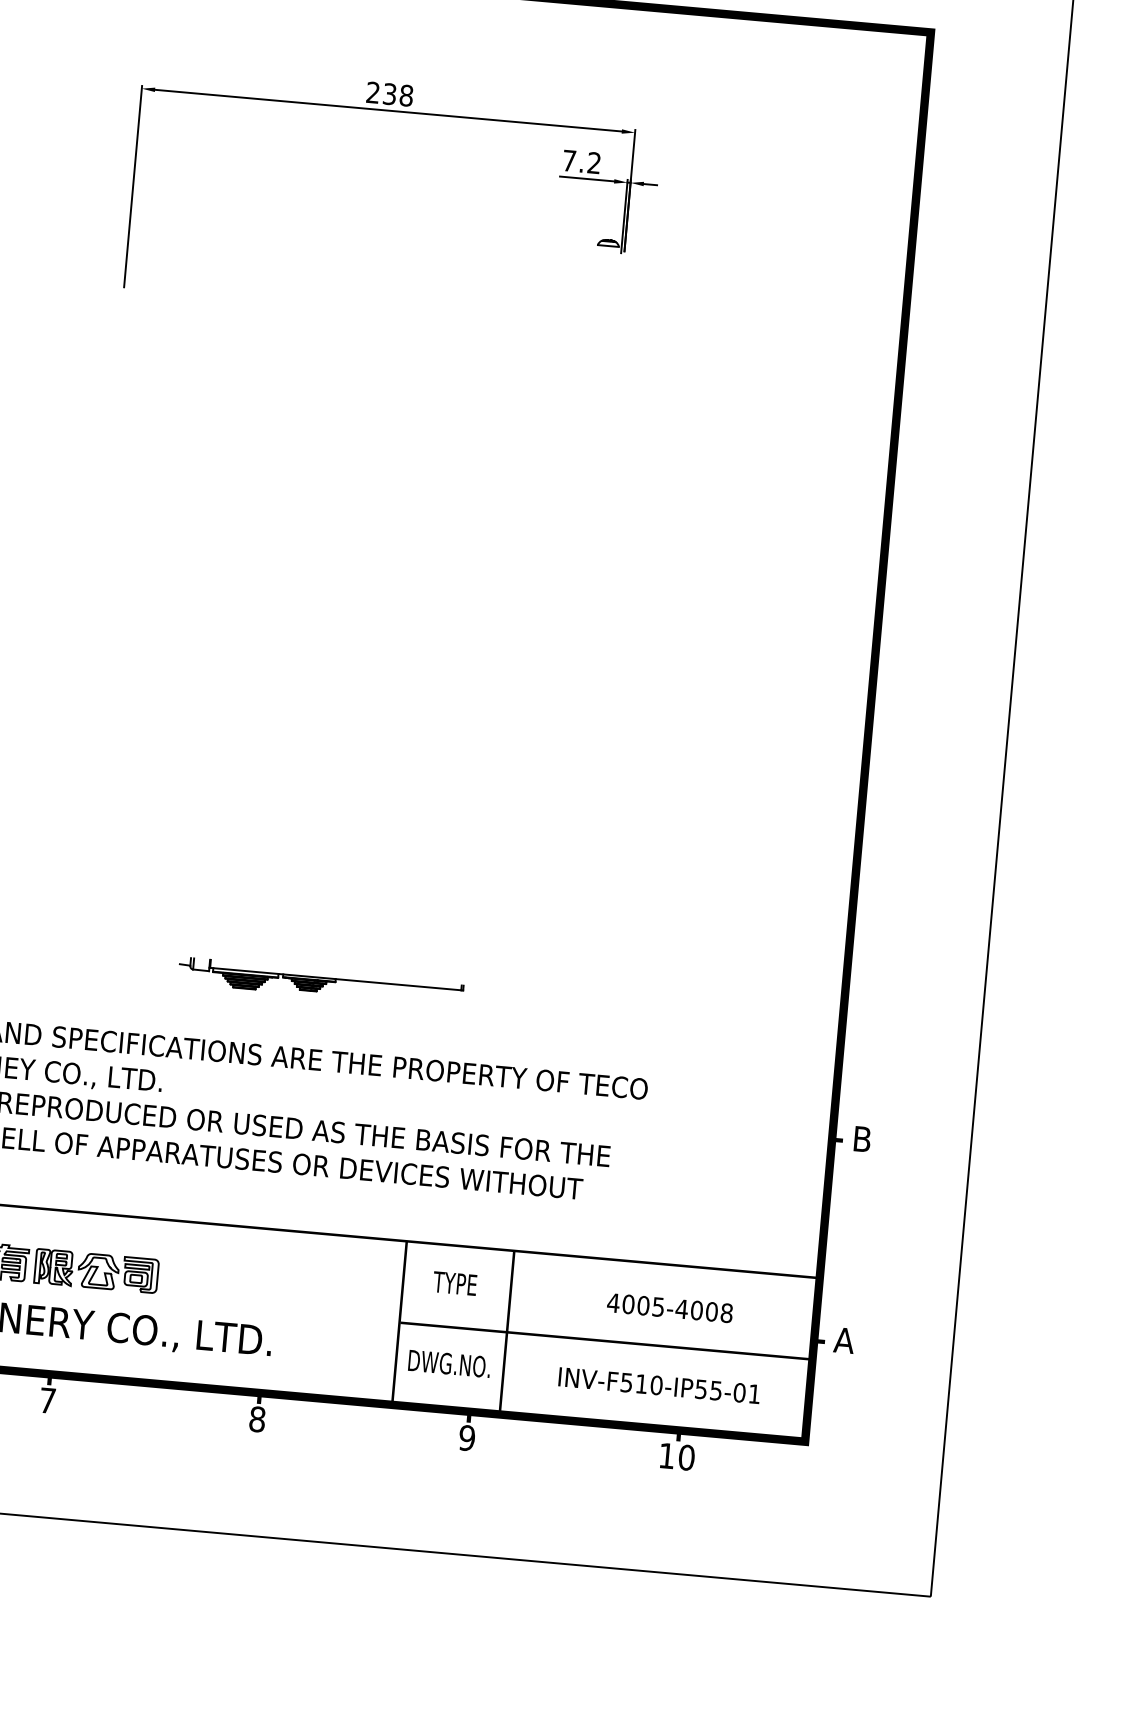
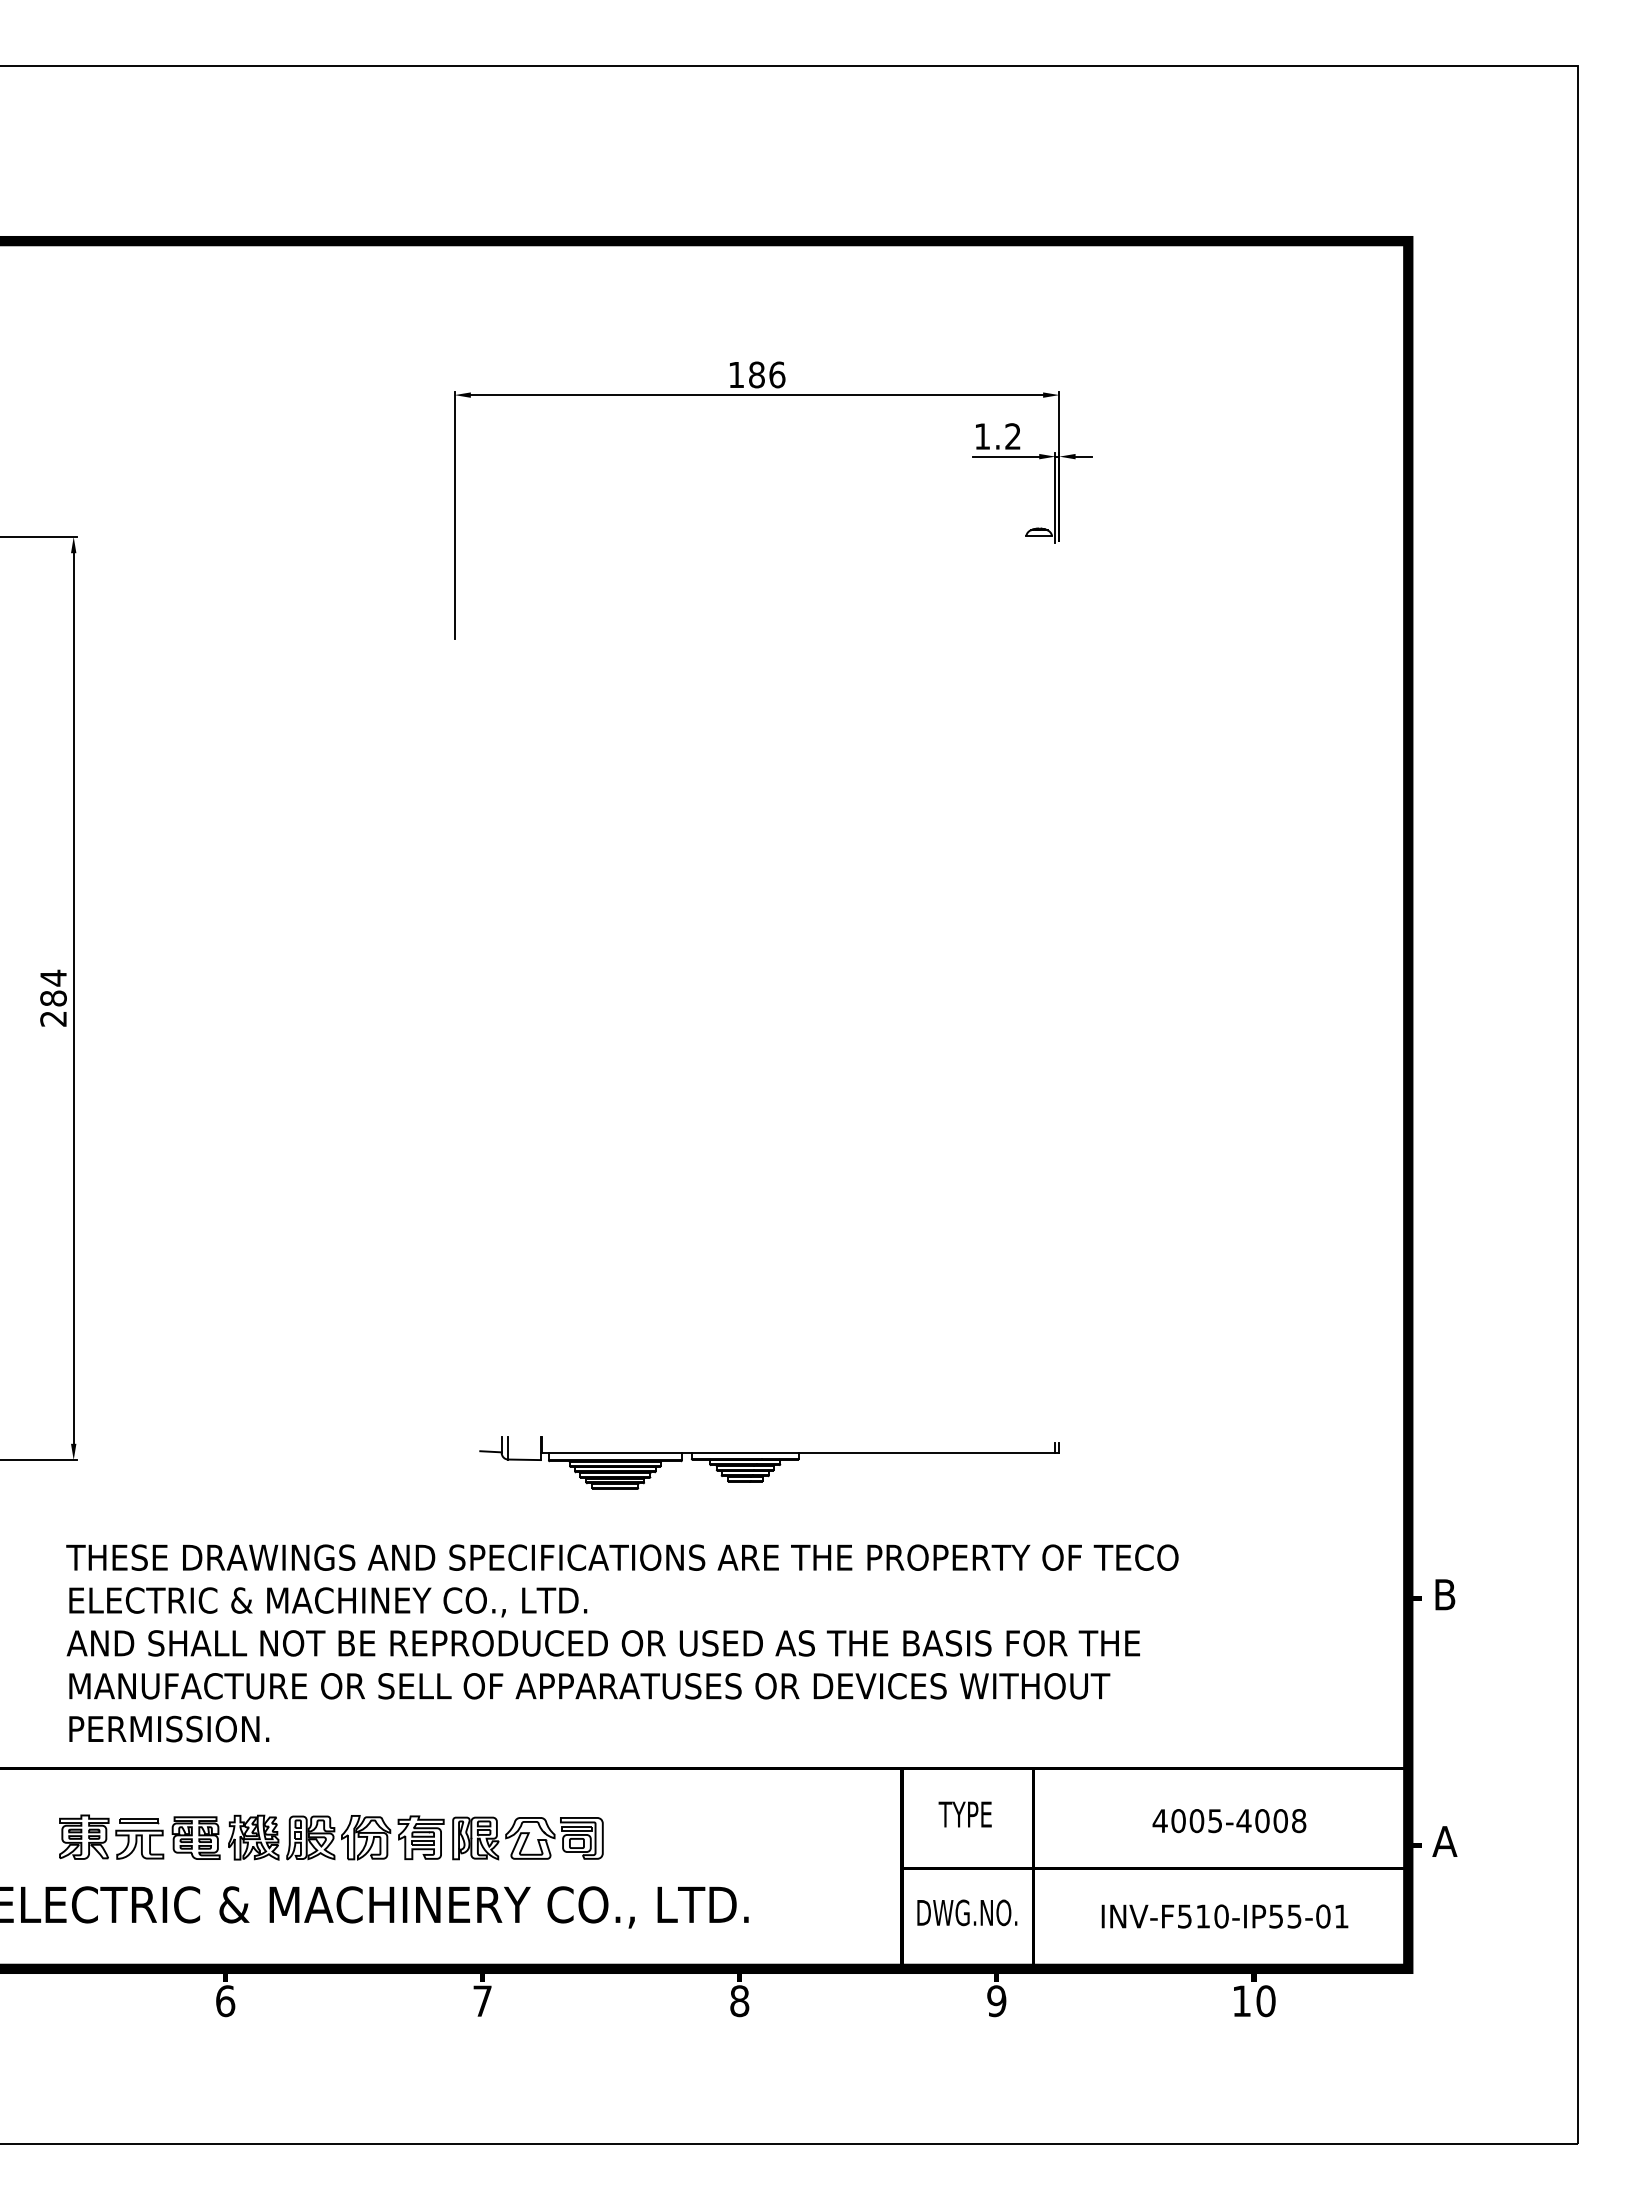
text: (389, 93) -> (756, 374), 238 -> 186
text: (569, 160) -> (982, 436), 7.2 -> 1.2
part: (320, 982) -> (769, 1462), size x1.67

